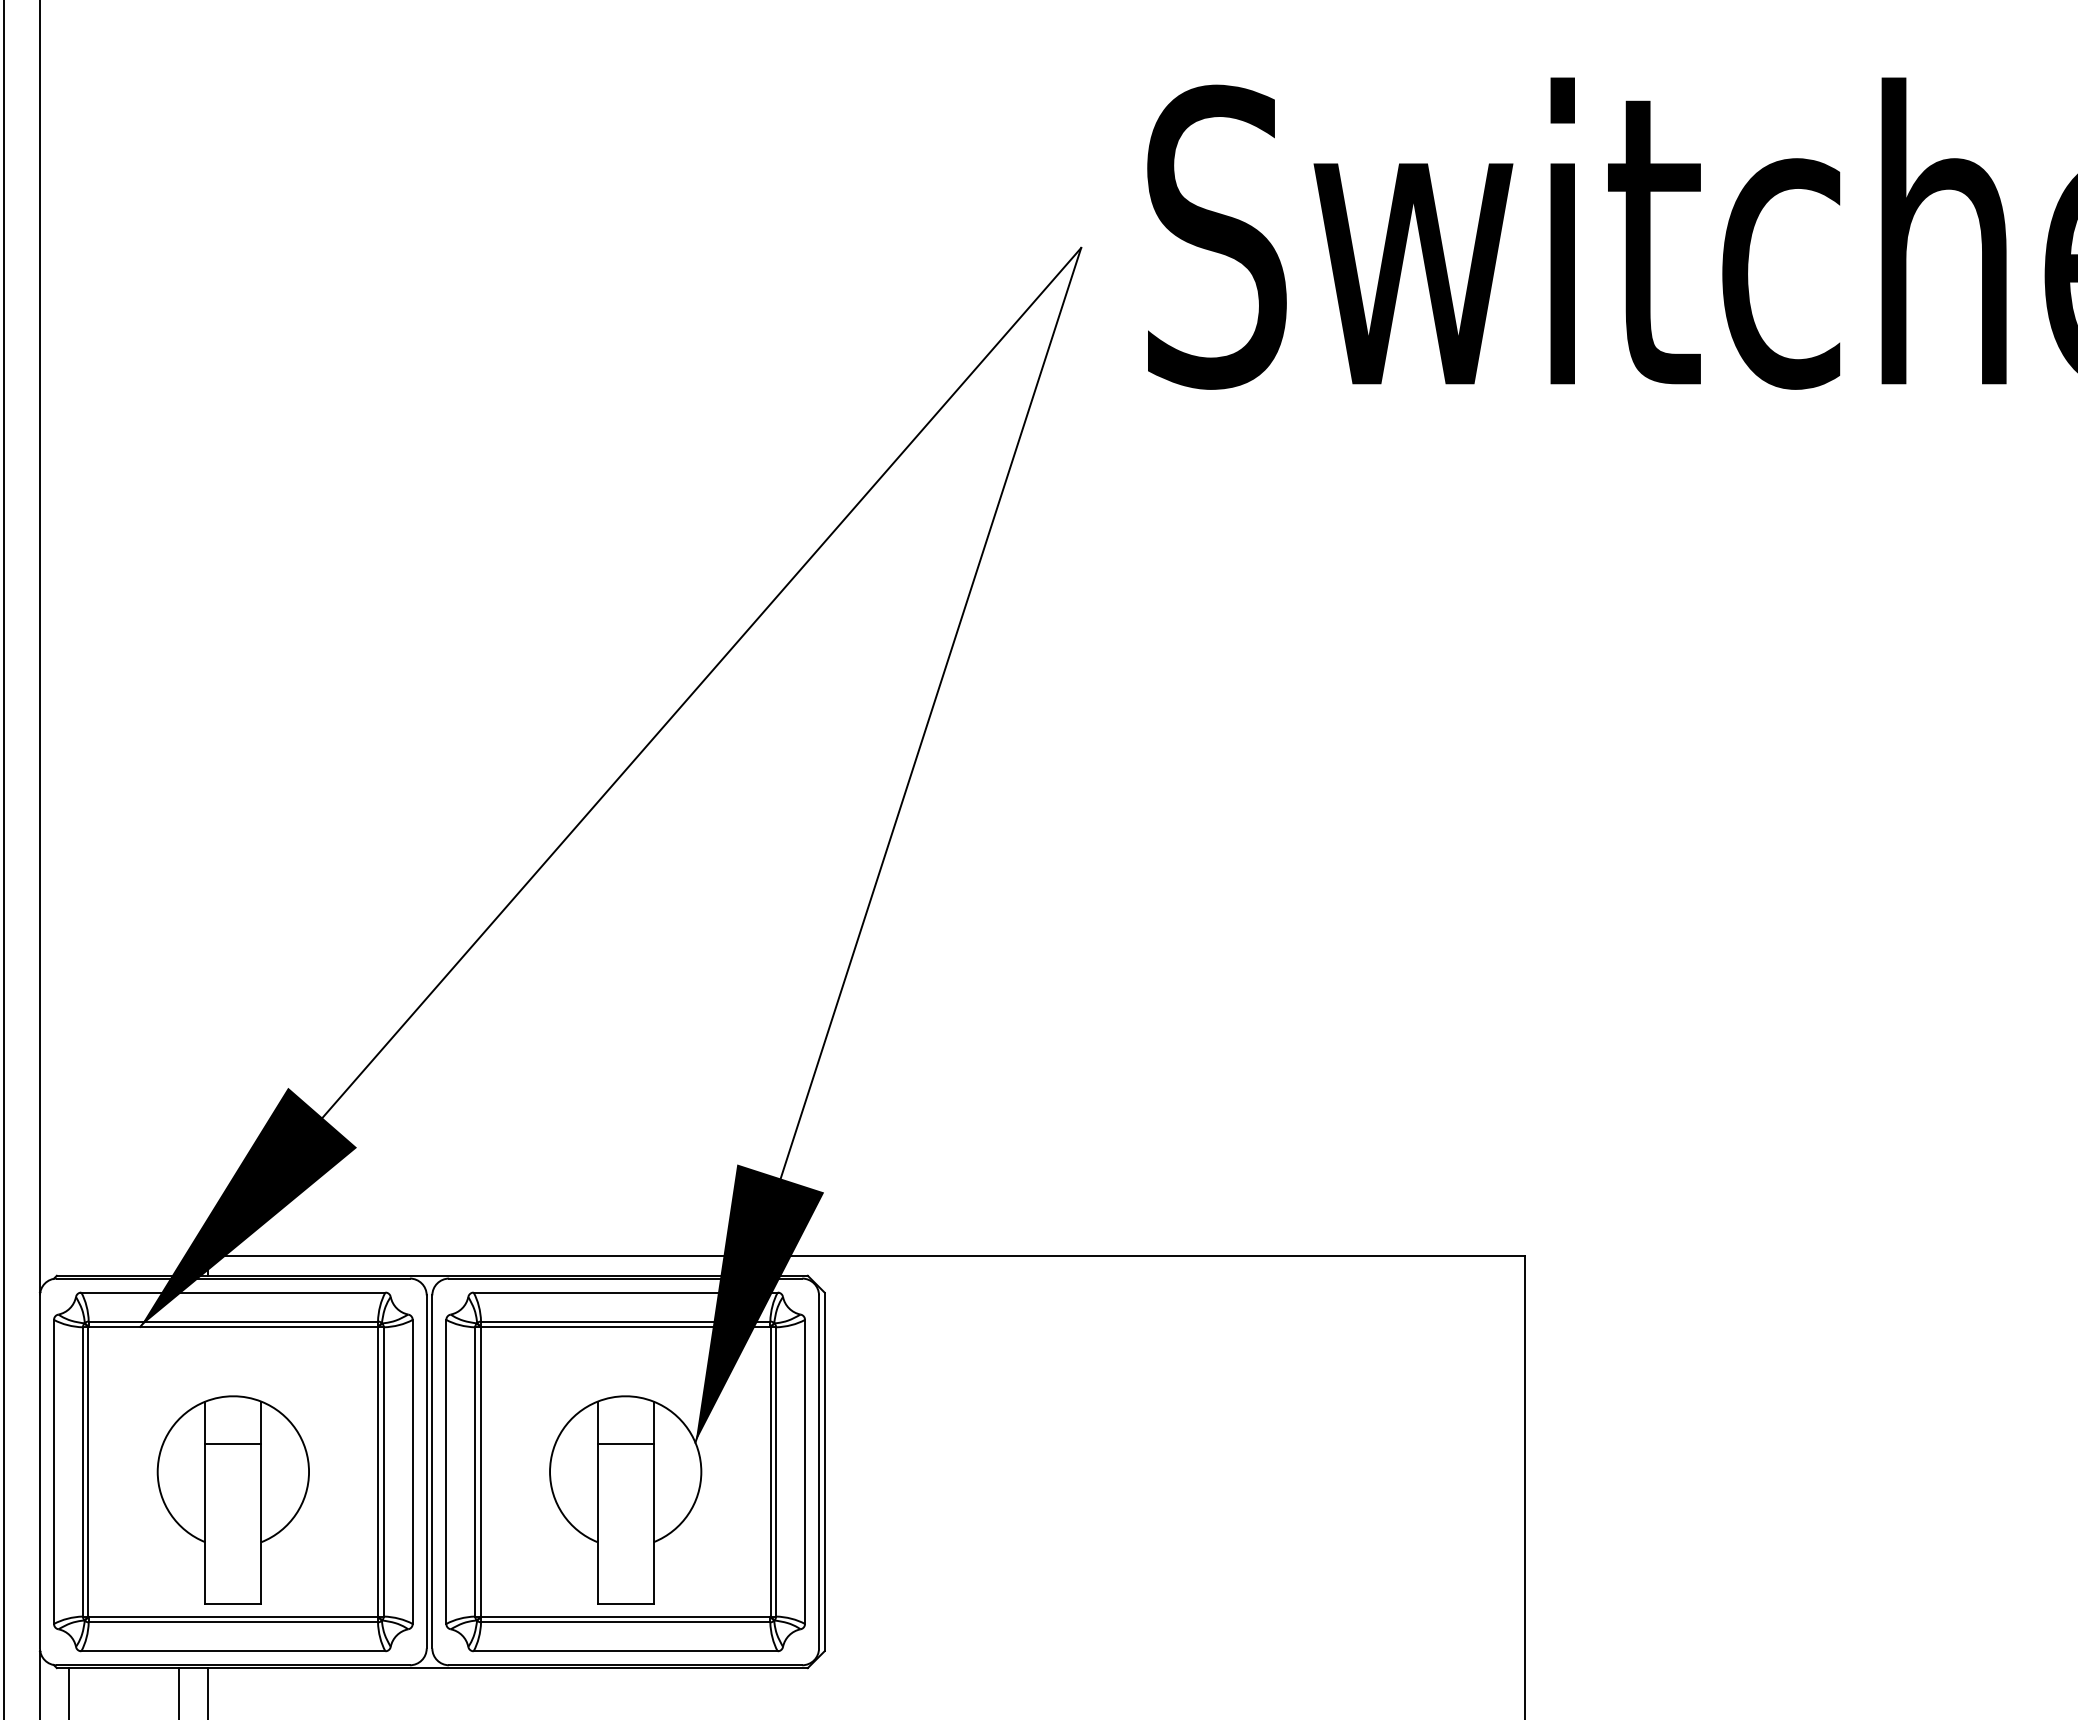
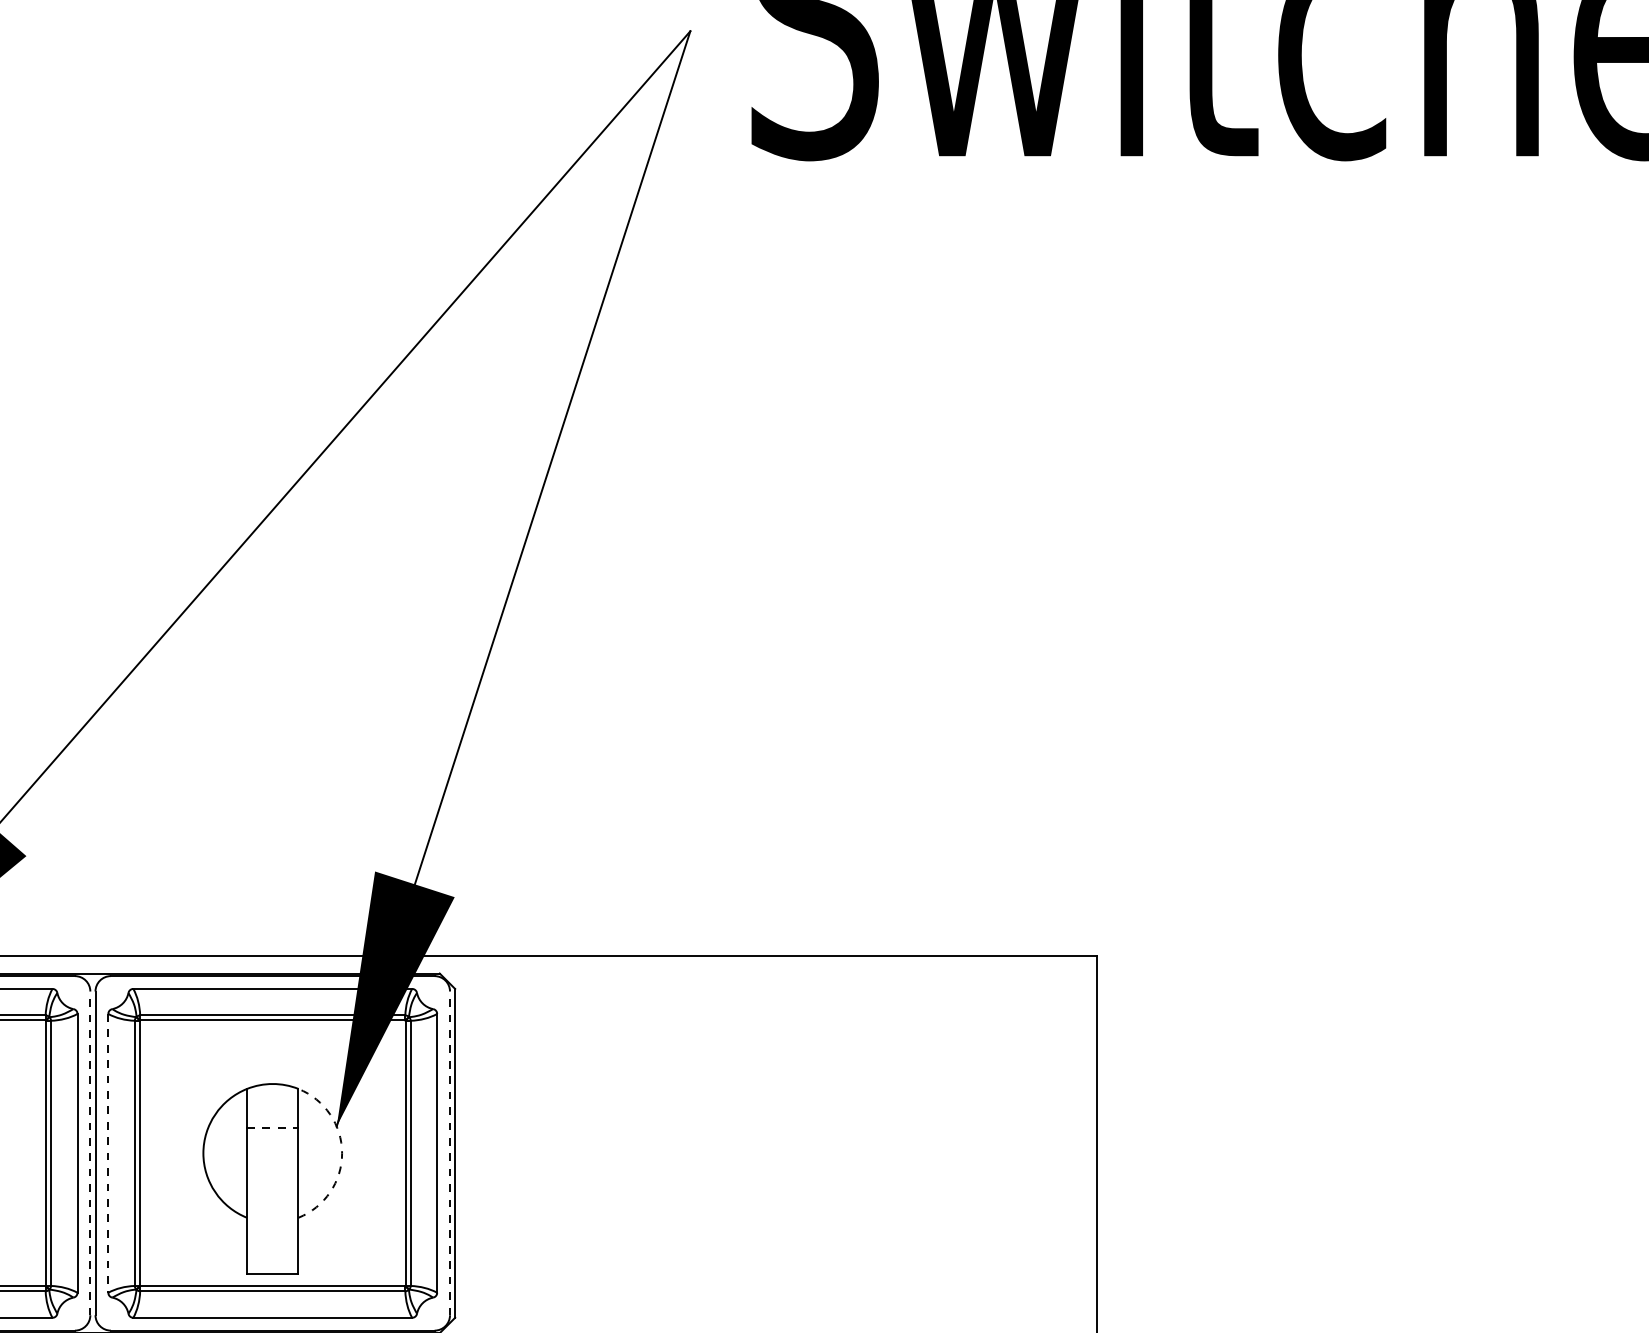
line: (626, 1443) -> (273, 1127), solid -> dashed
line: (426, 1471) -> (90, 1152), solid -> dashed
arc: (701, 1471) -> (342, 1152), solid -> dashed
line: (819, 1471) -> (450, 1152), solid -> dashed
line: (446, 1472) -> (108, 1153), solid -> dashed

